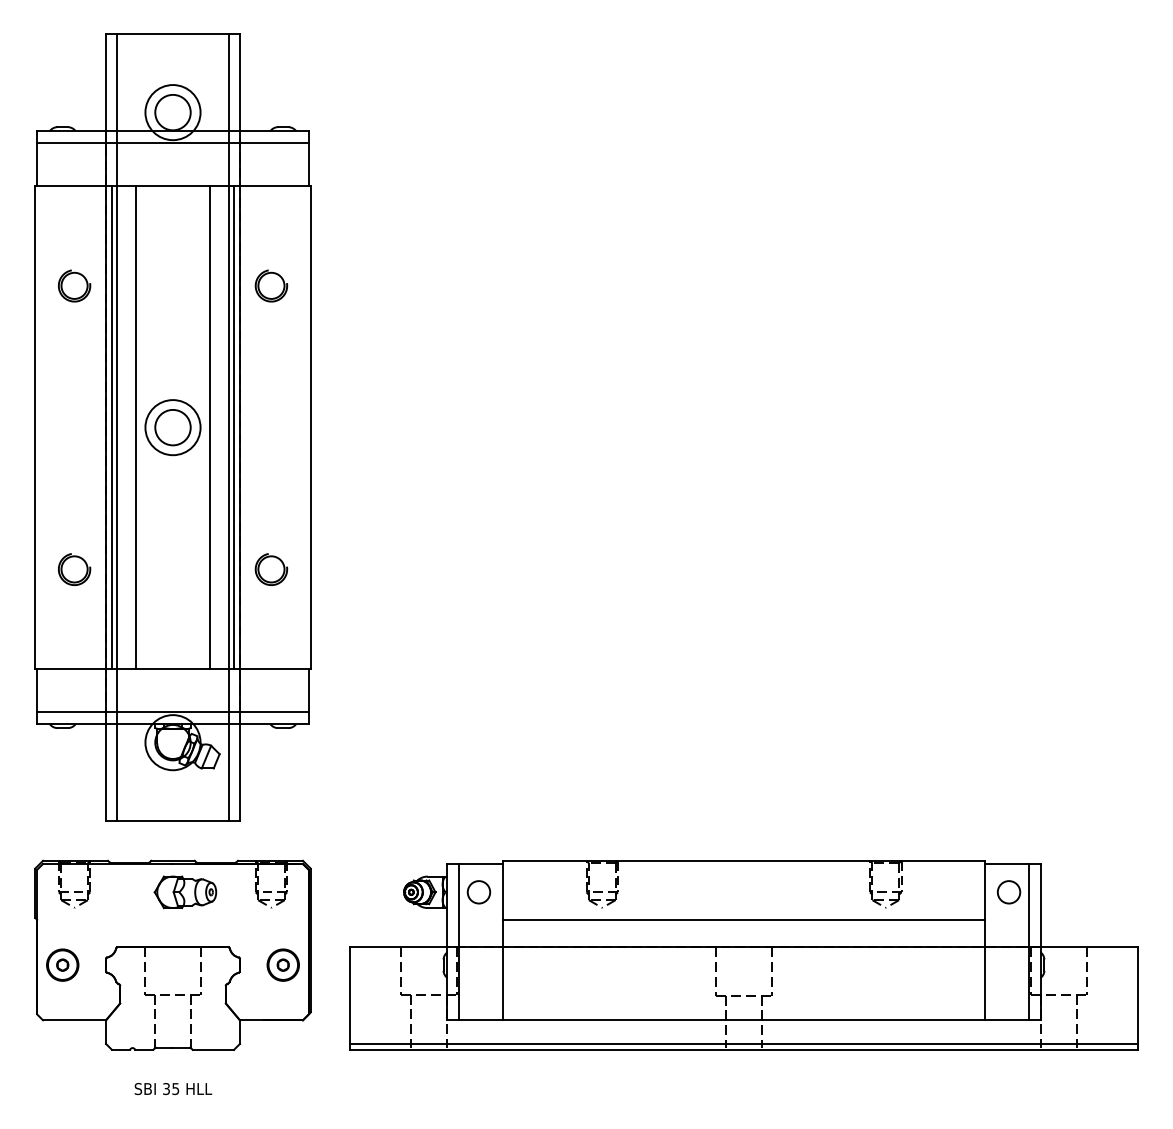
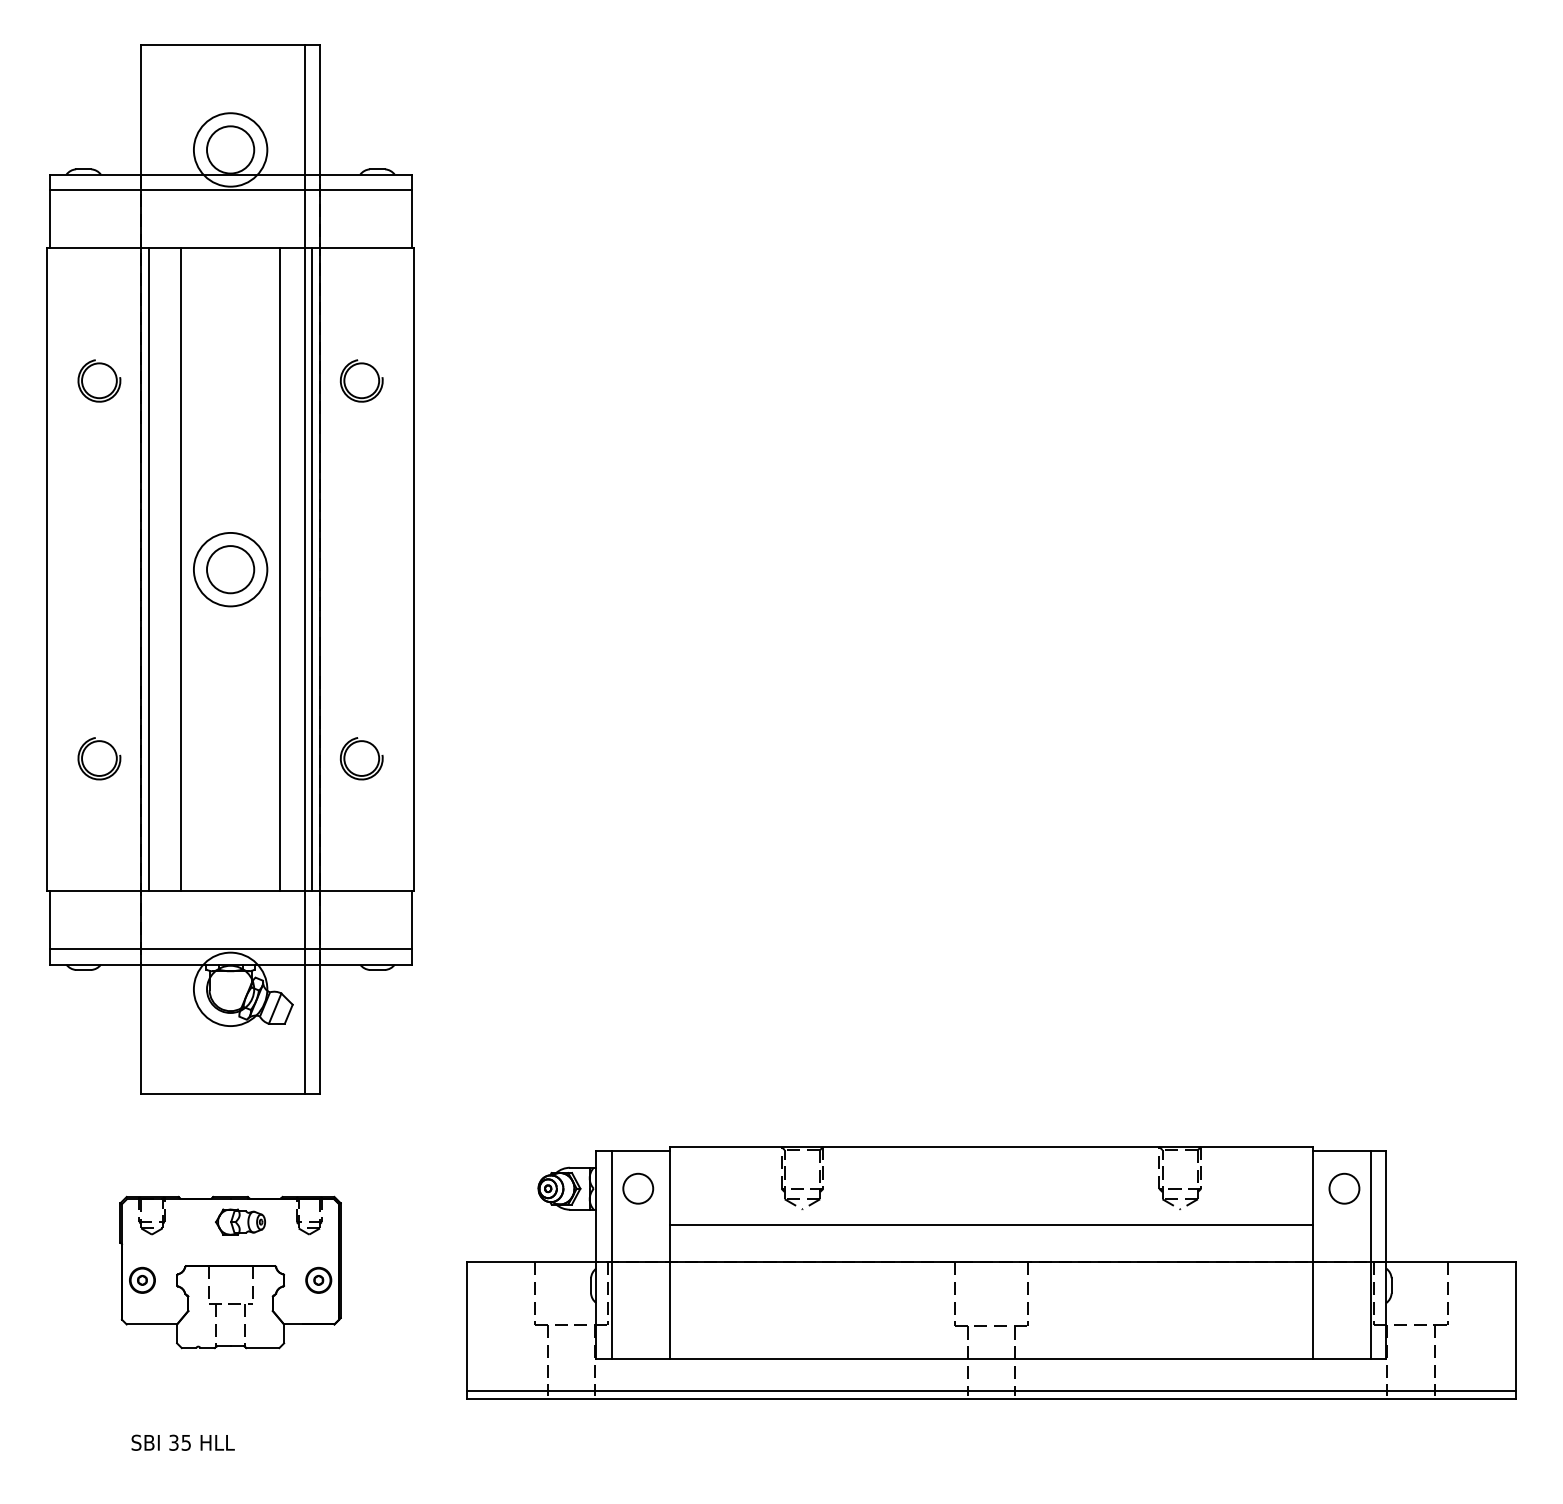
line: (117, 427) -> (156, 569), removed
part: (172, 954) -> (229, 1271), size x0.6
text: (173, 1089) -> (183, 1443), moved

